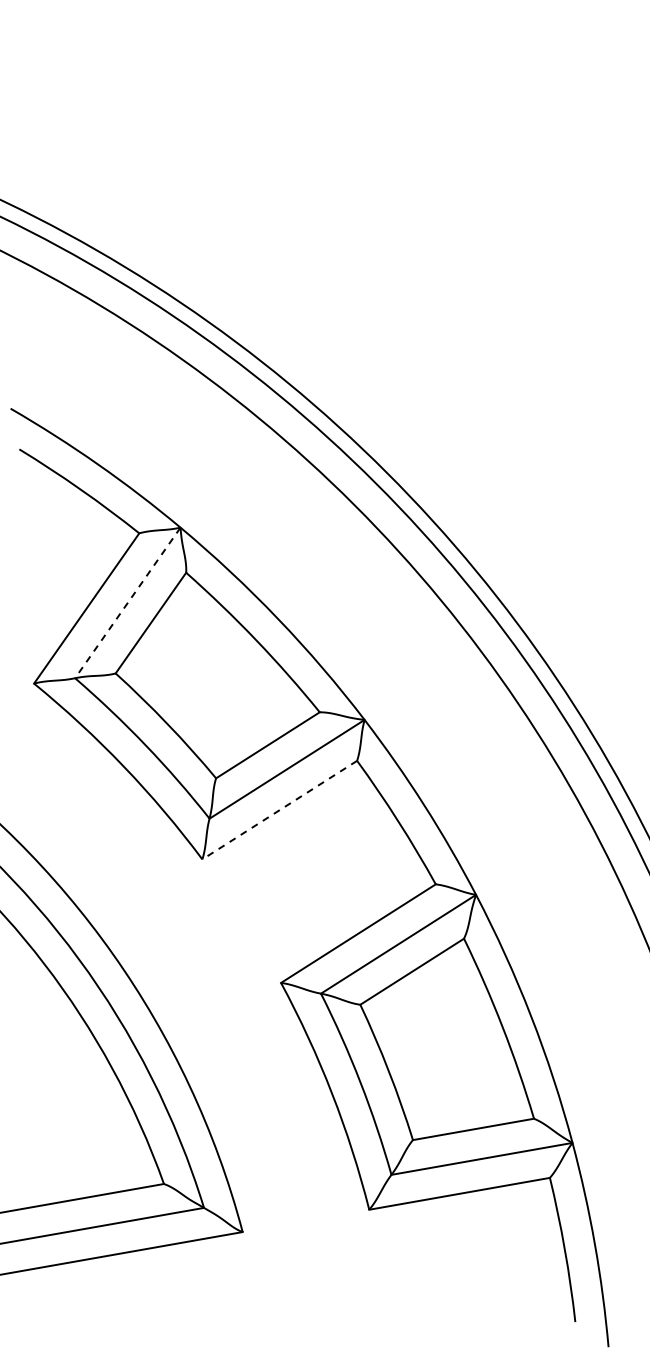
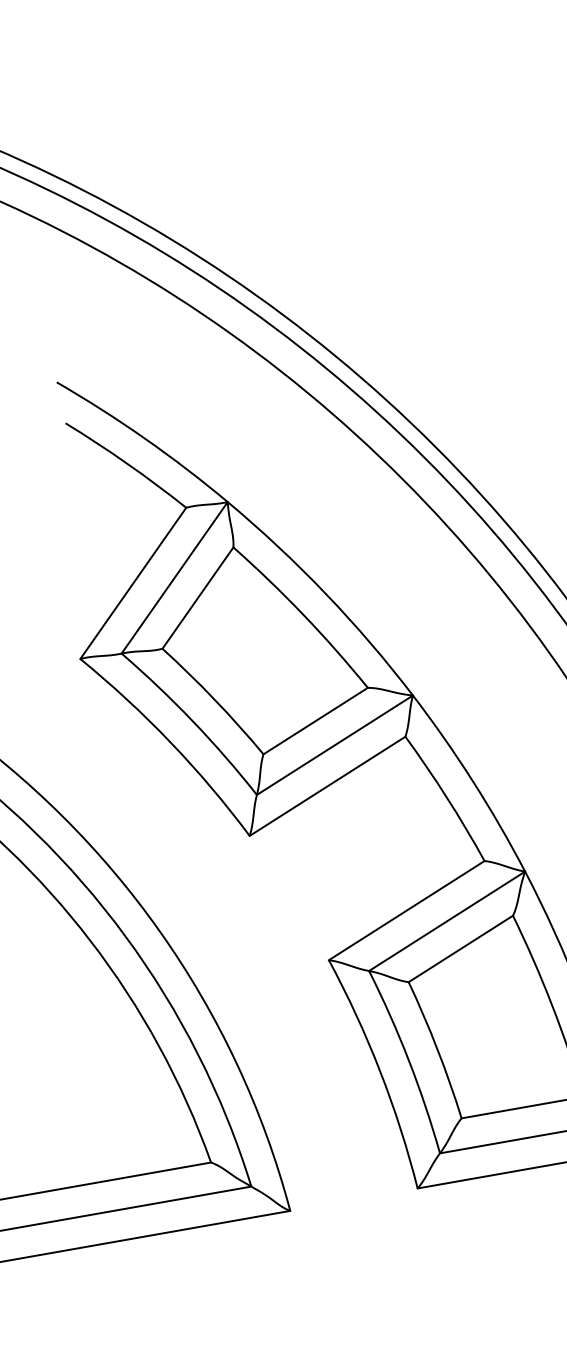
line: (127, 602) -> (174, 577), dashed -> solid
line: (279, 810) -> (327, 786), dashed -> solid

